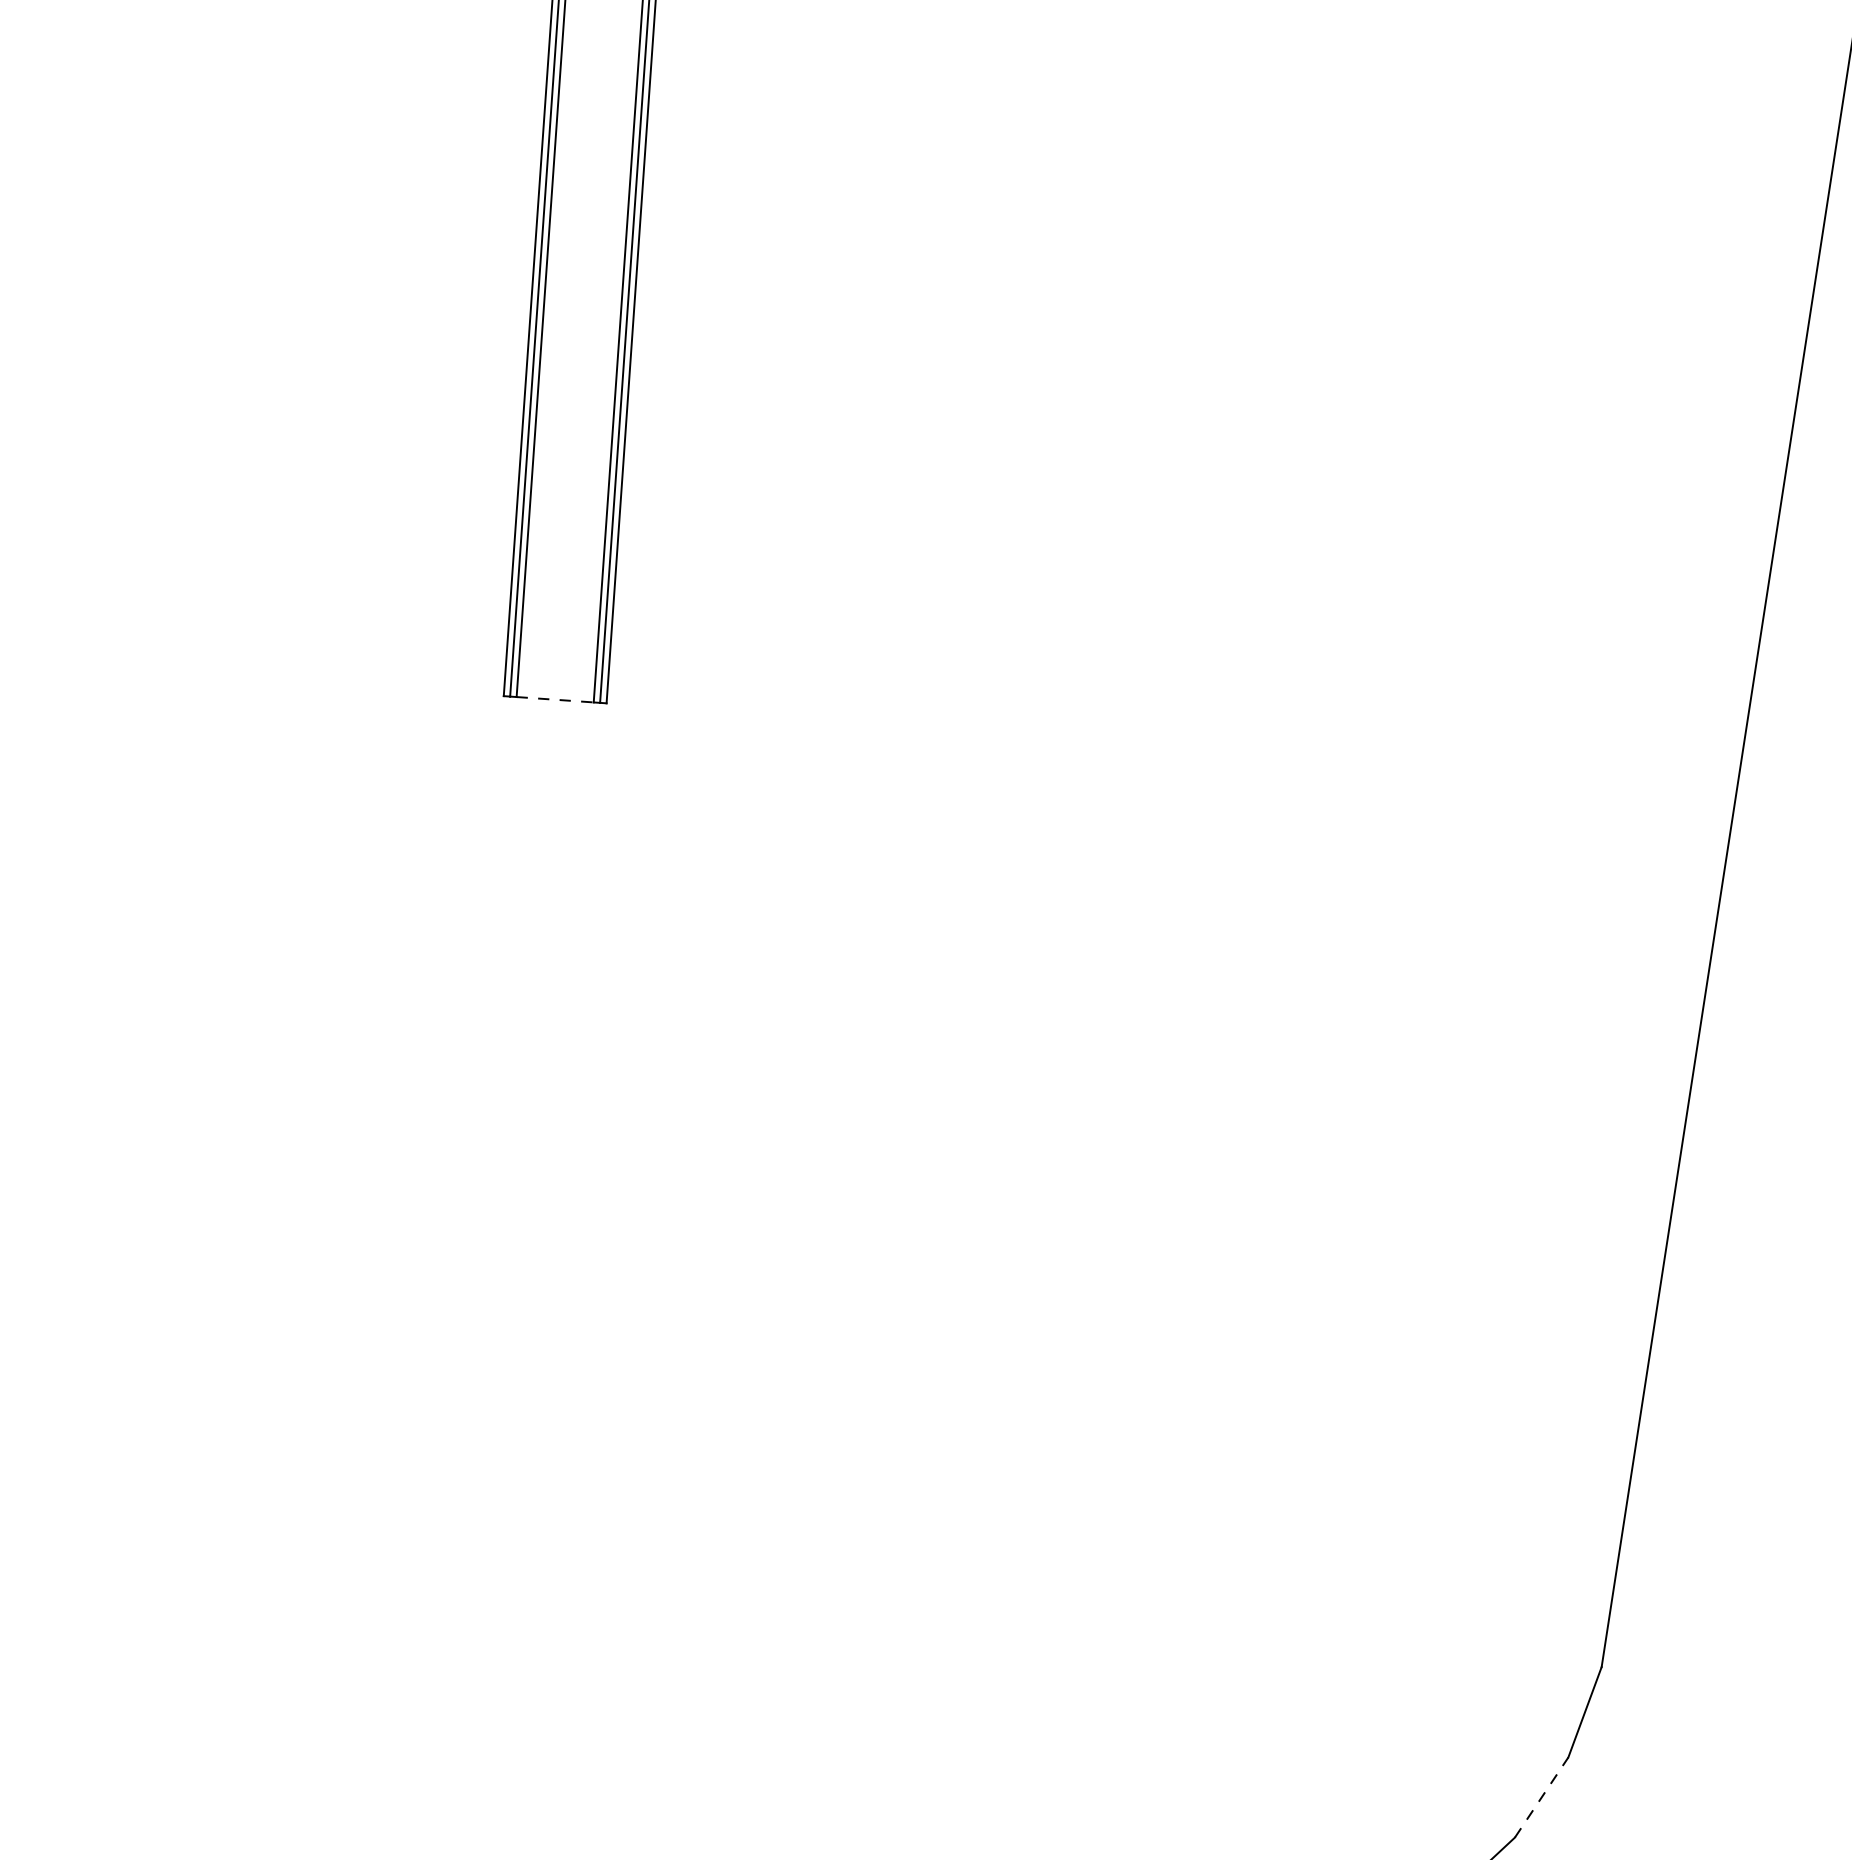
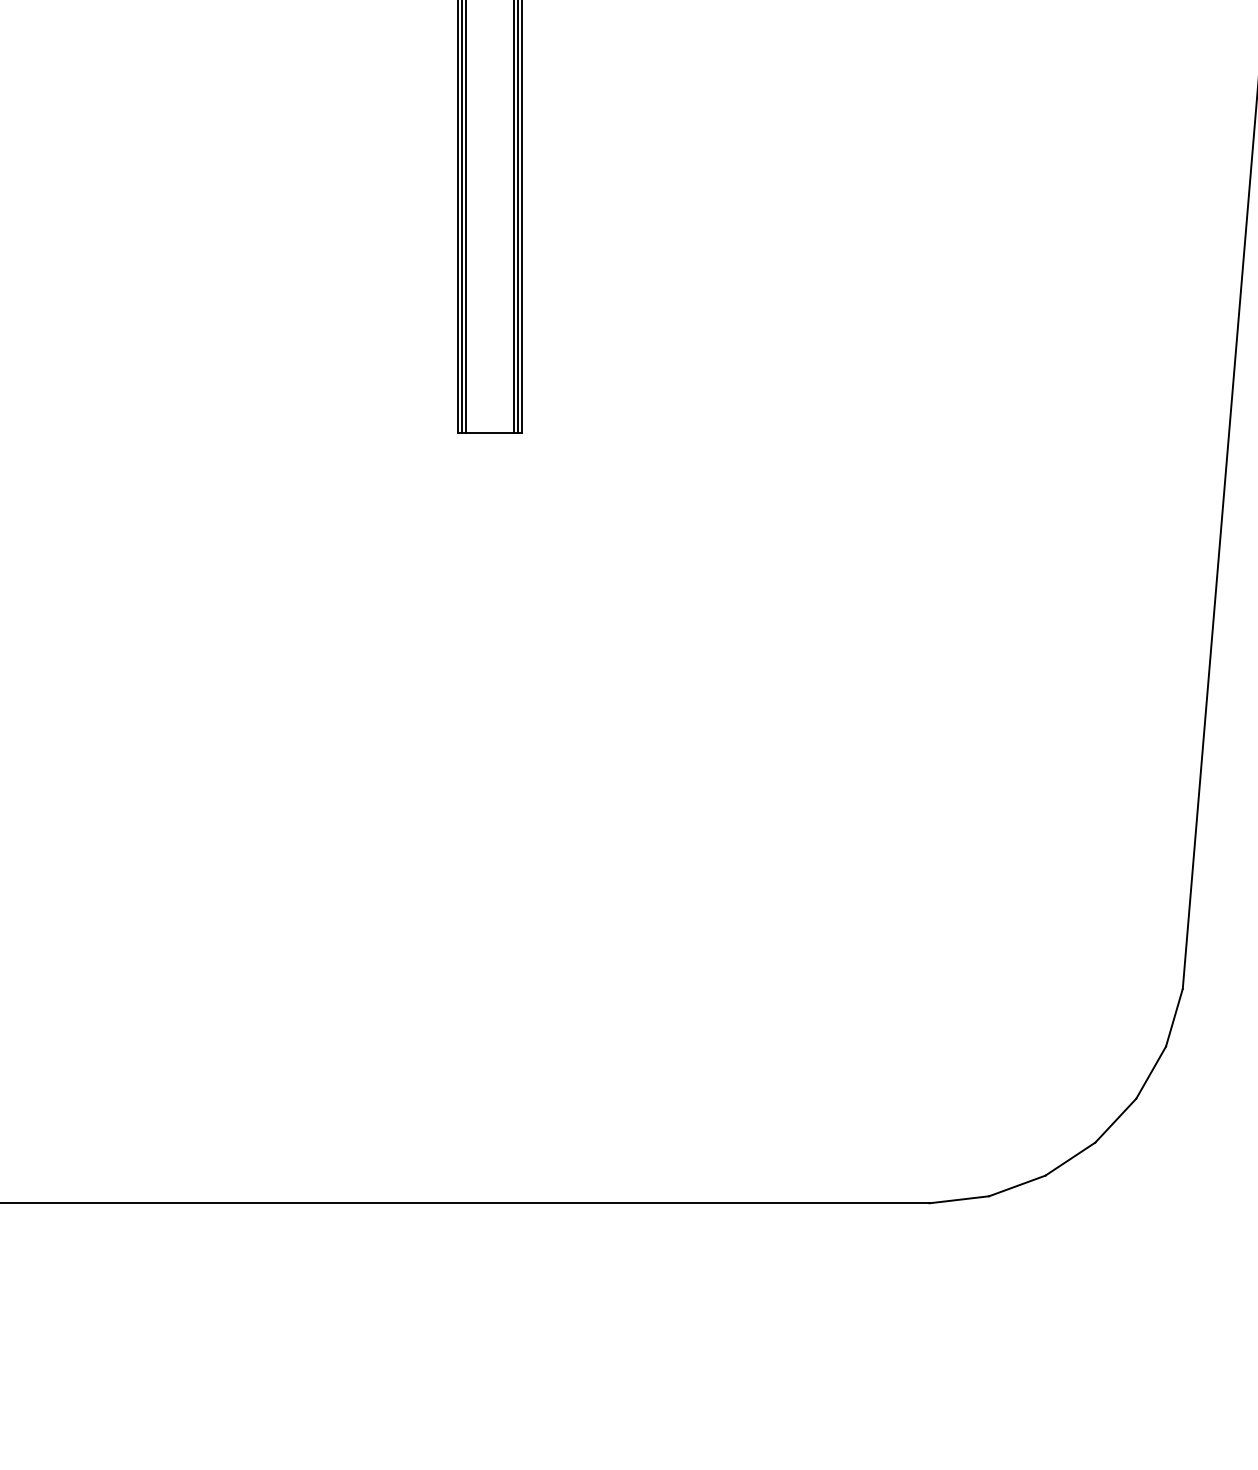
line: (555, 700) -> (490, 433), dashed -> solid
line: (1542, 1797) -> (1151, 1072), dashed -> solid

